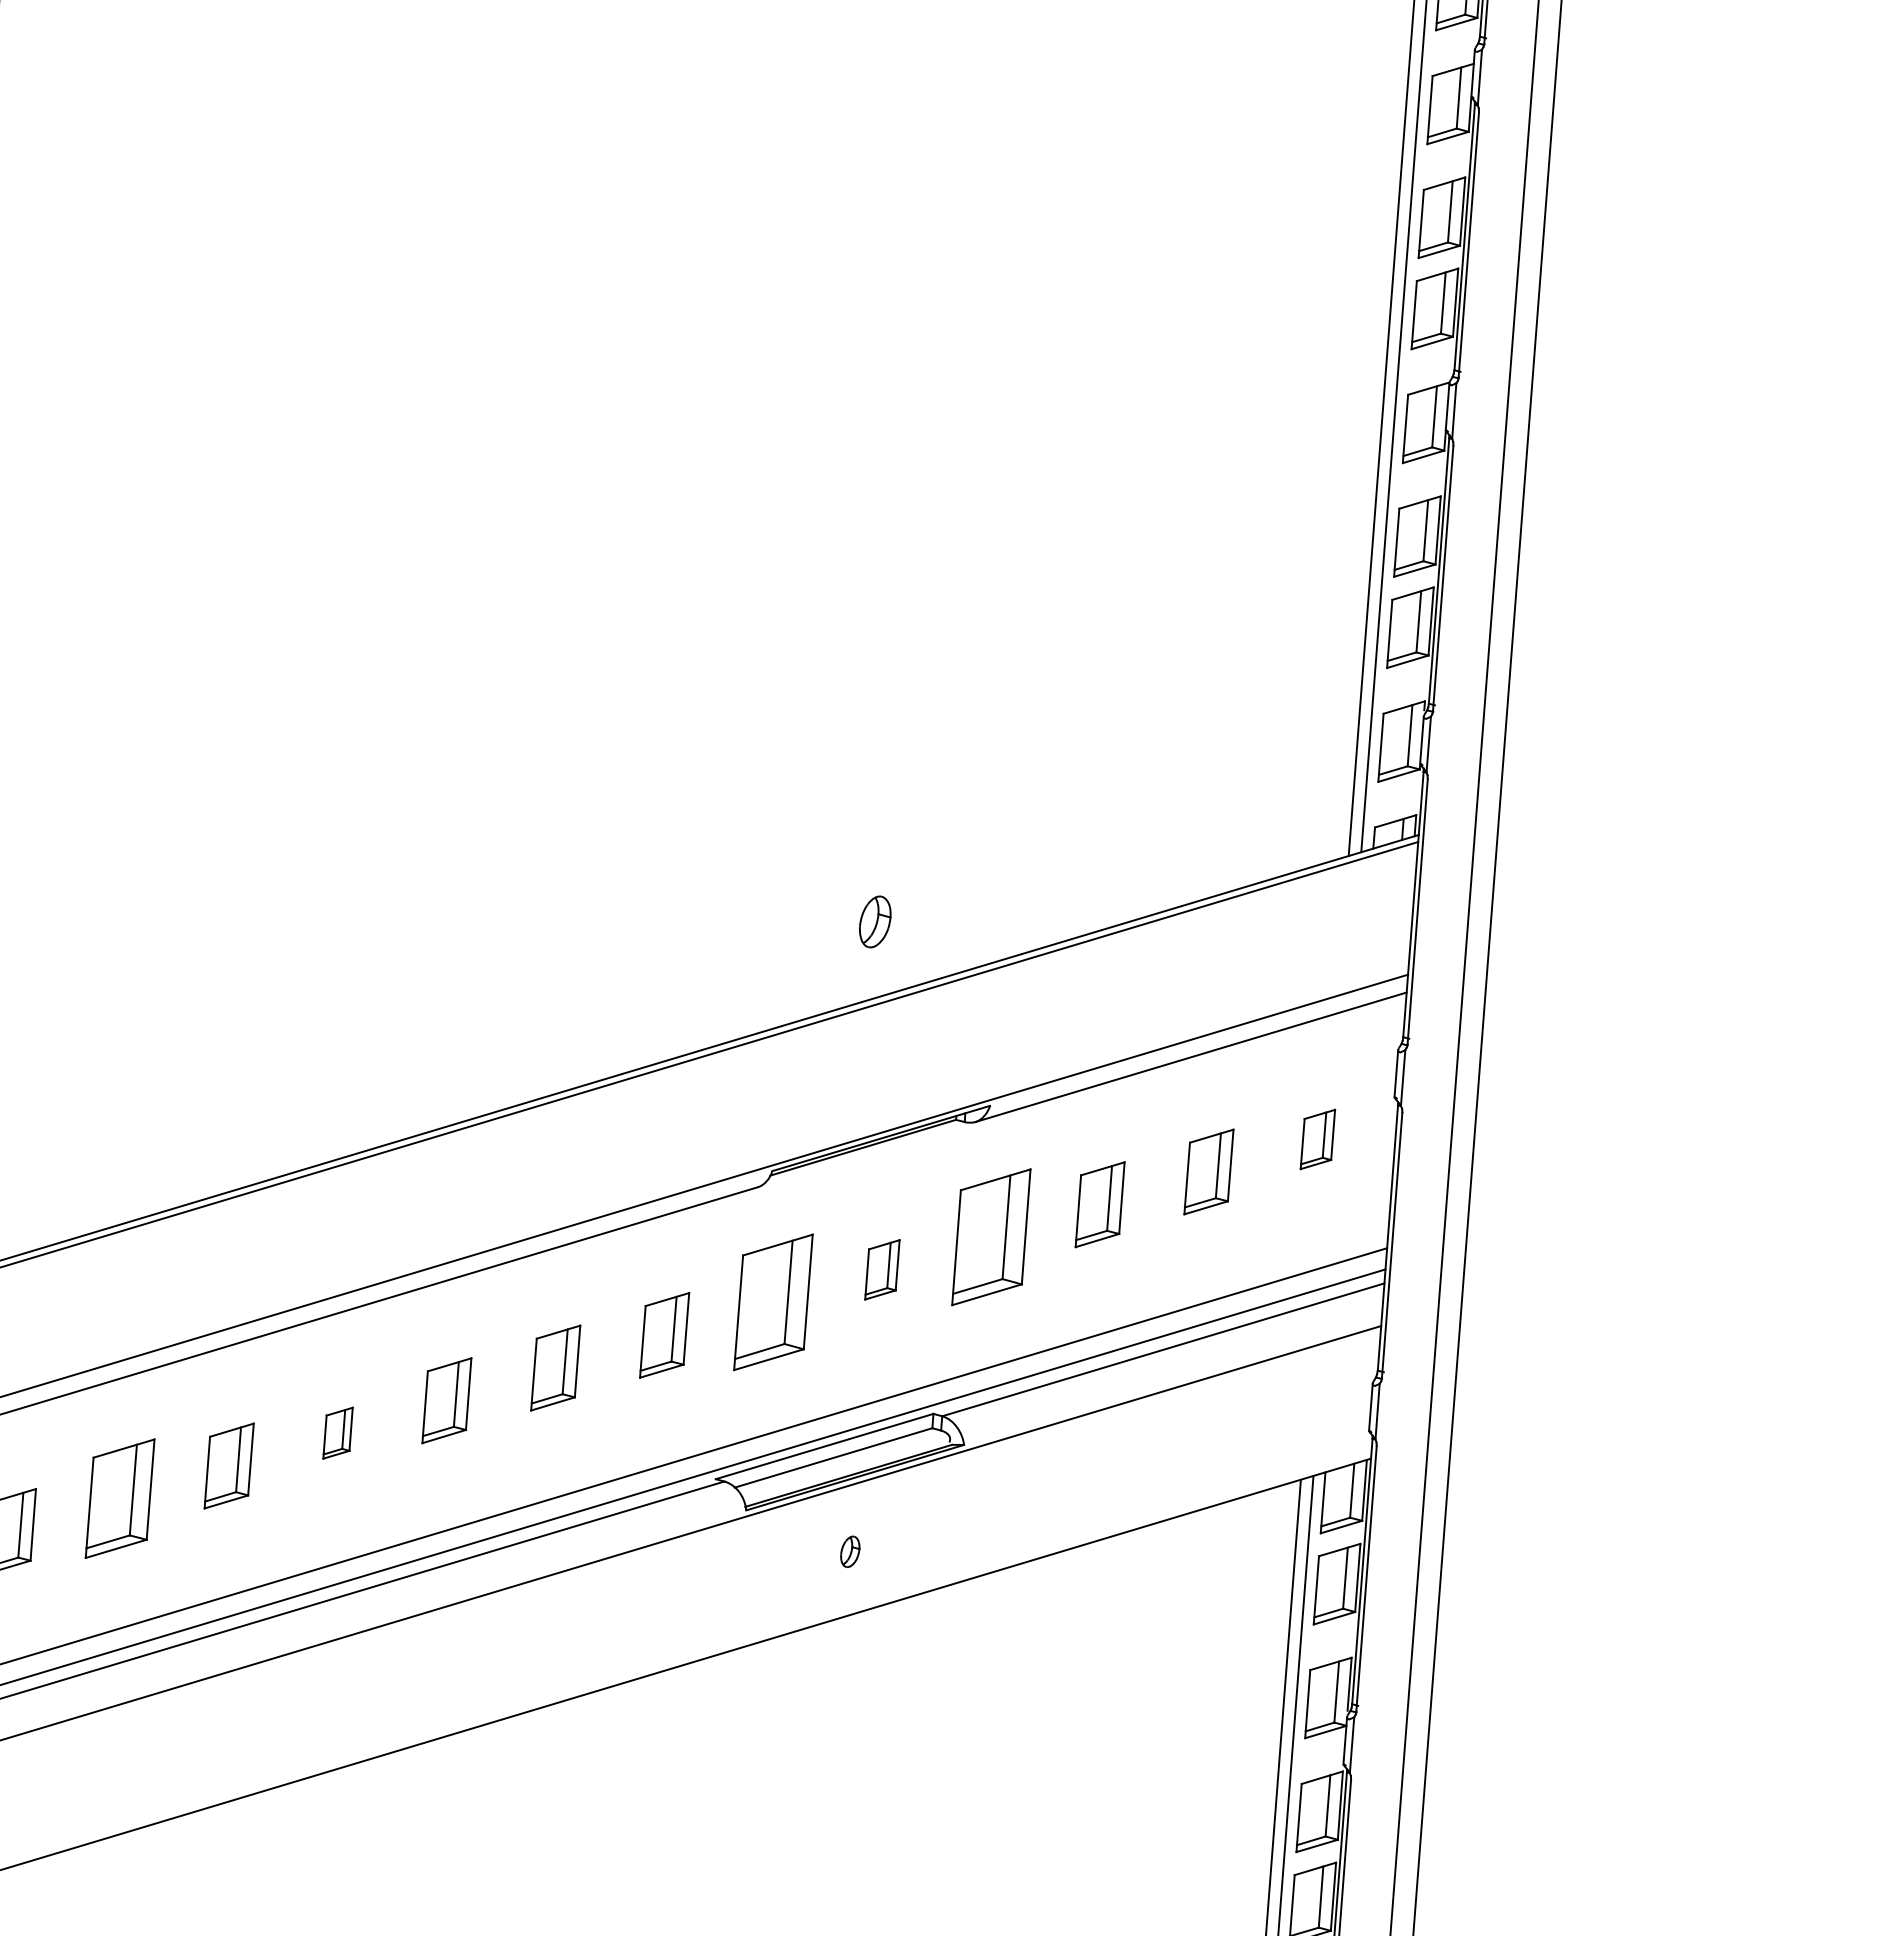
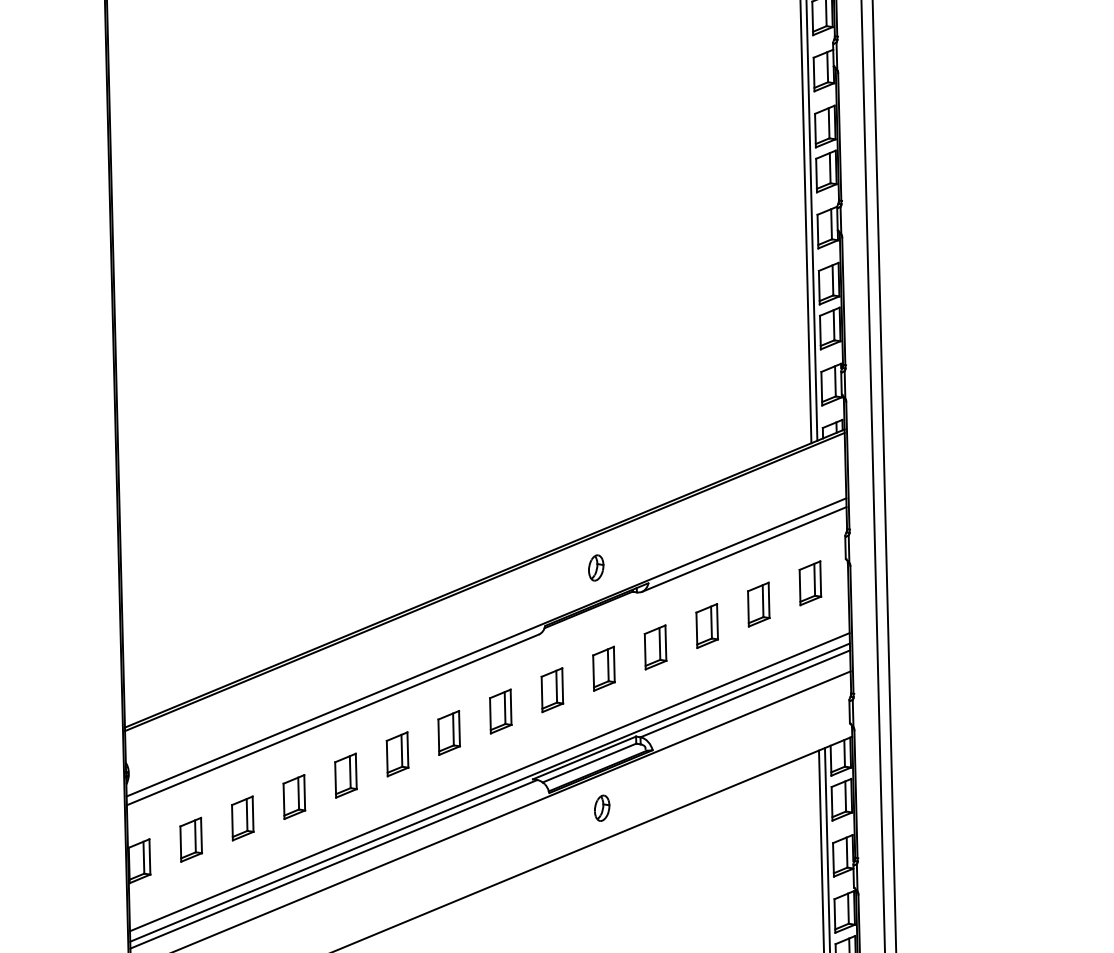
part: (875, 921) -> (596, 567), moved
part: (1318, 1139) -> (810, 583), size x1.43
part: (991, 1237) -> (655, 647), size x0.62
part: (881, 1269) -> (603, 668), size x1.43
part: (773, 1303) -> (552, 690), size x0.62
part: (337, 1432) -> (345, 775), size x1.67
part: (119, 1498) -> (242, 818), size x0.71
part: (850, 1550) -> (602, 807), size x1.67

